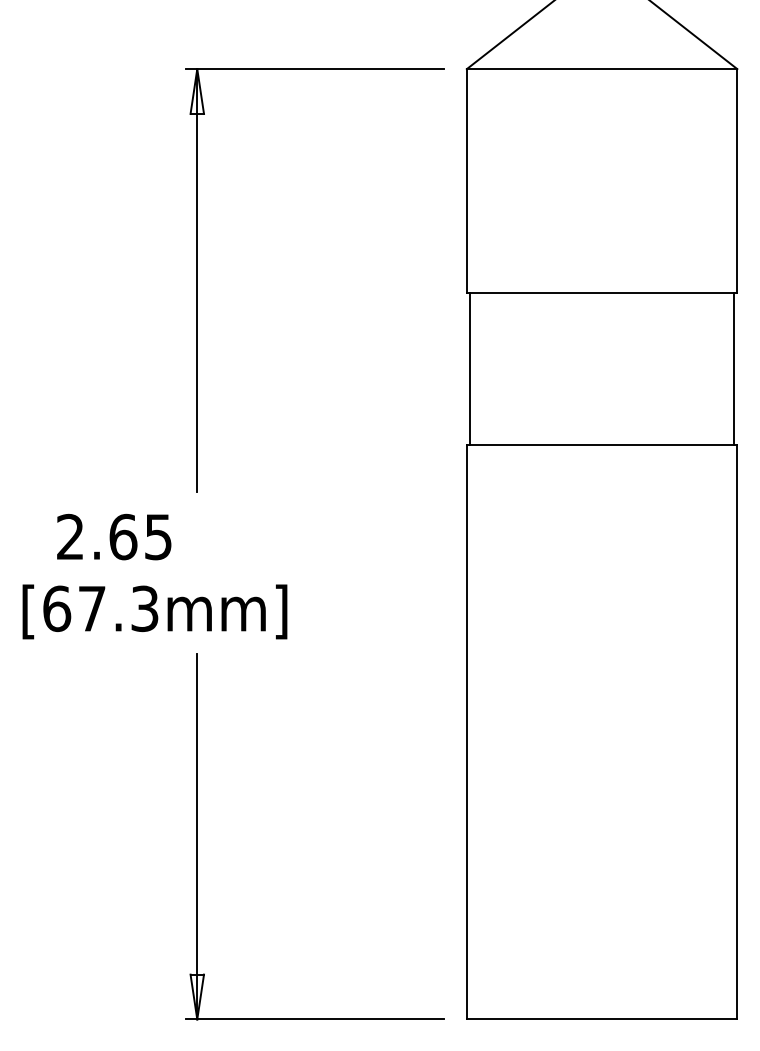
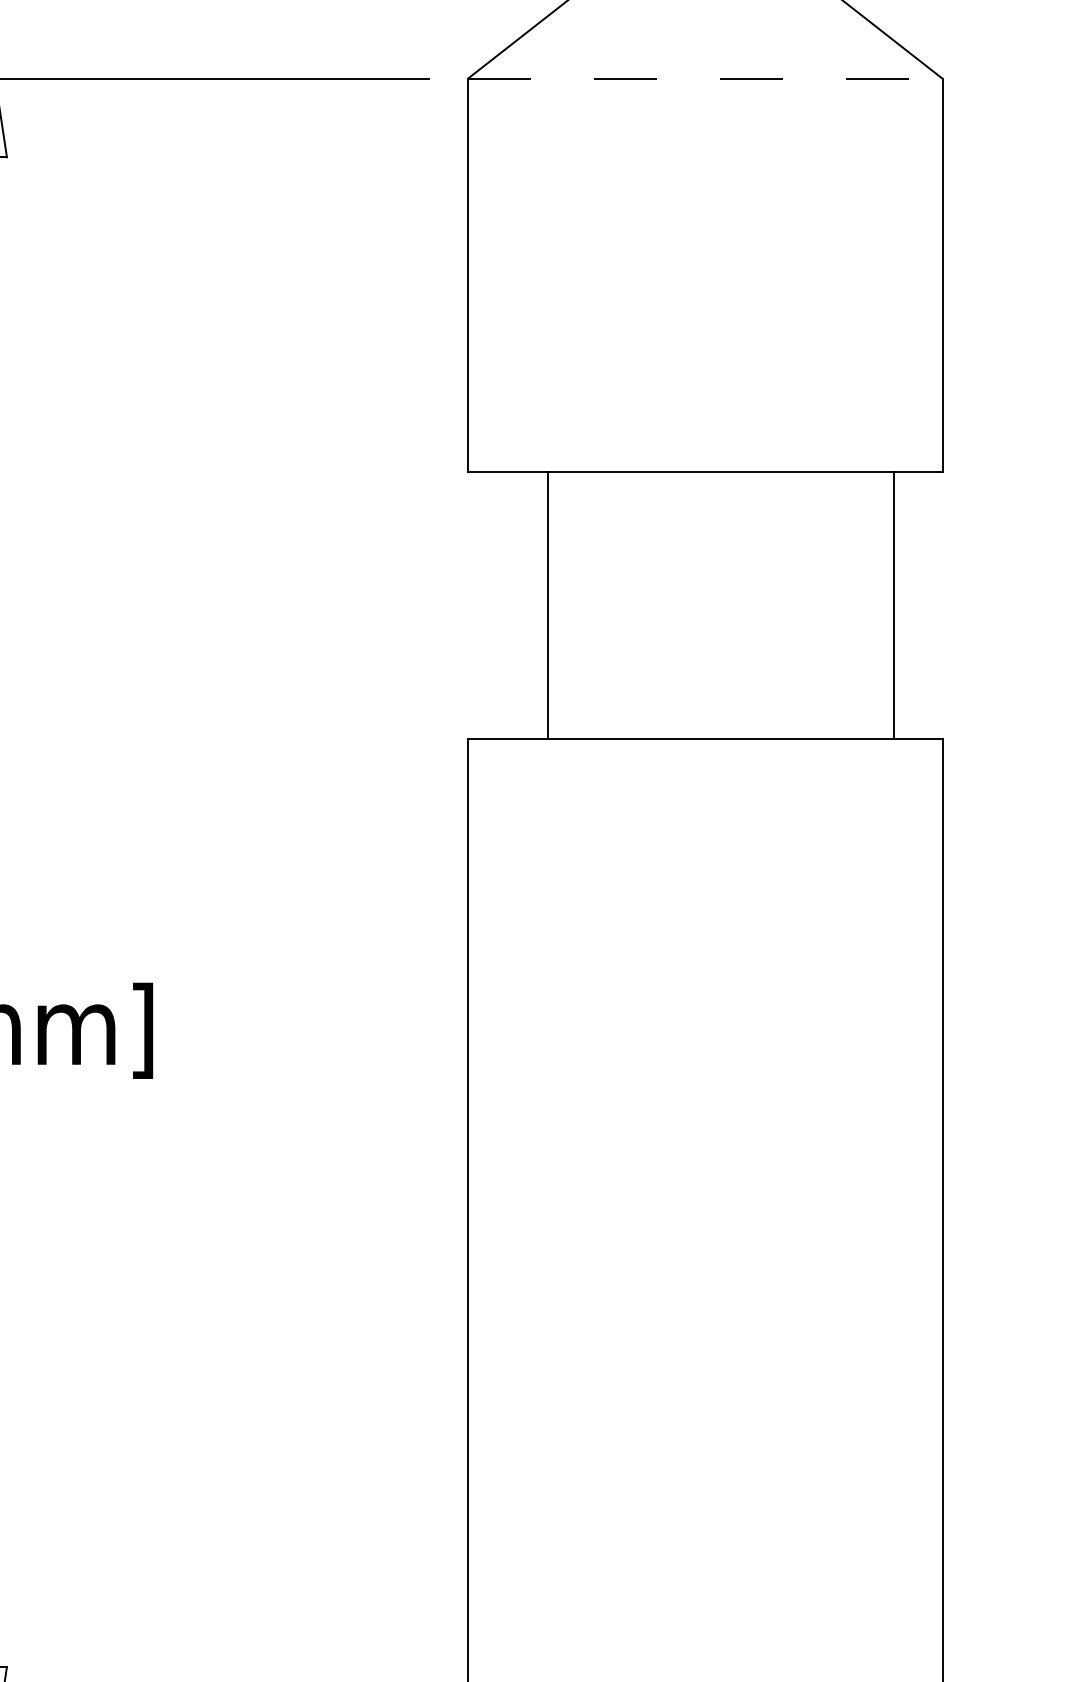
line: (602, 69) -> (705, 79), solid -> dashed
line: (470, 369) -> (548, 605), moved
line: (733, 369) -> (893, 605), moved

